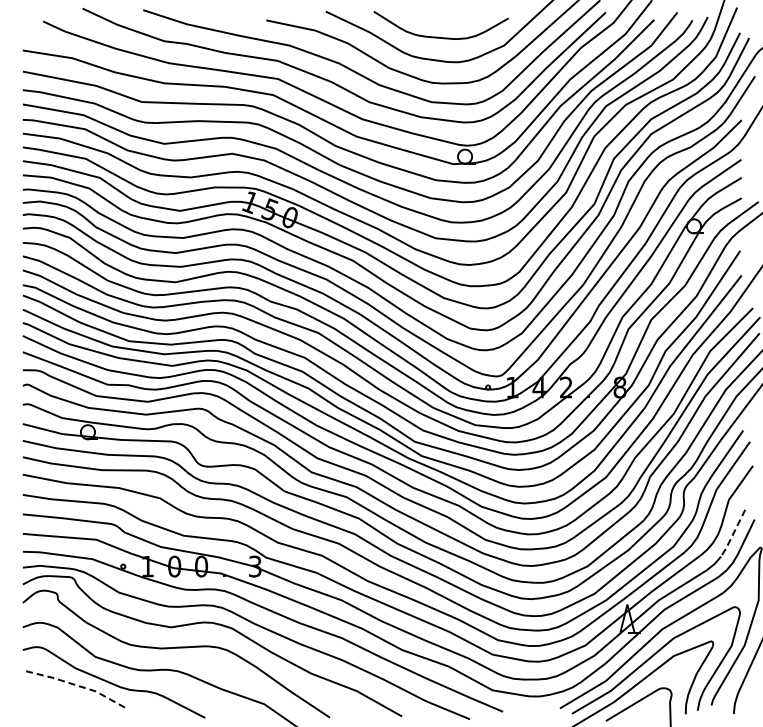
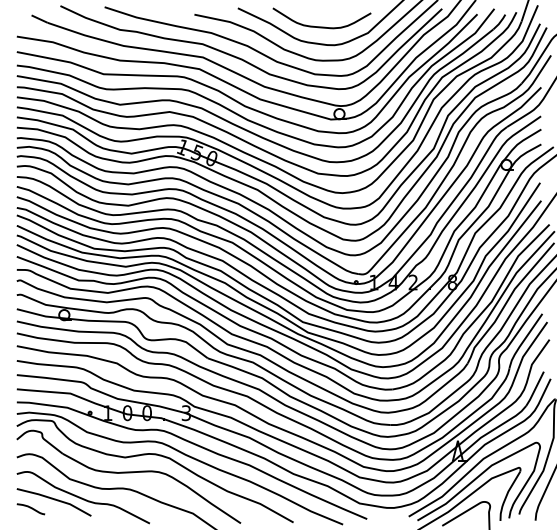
line: (733, 533) -> (535, 389), dashed -> solid
line: (75, 684) -> (55, 499), dashed -> solid
curve: (42, 697) -> (31, 508), added

